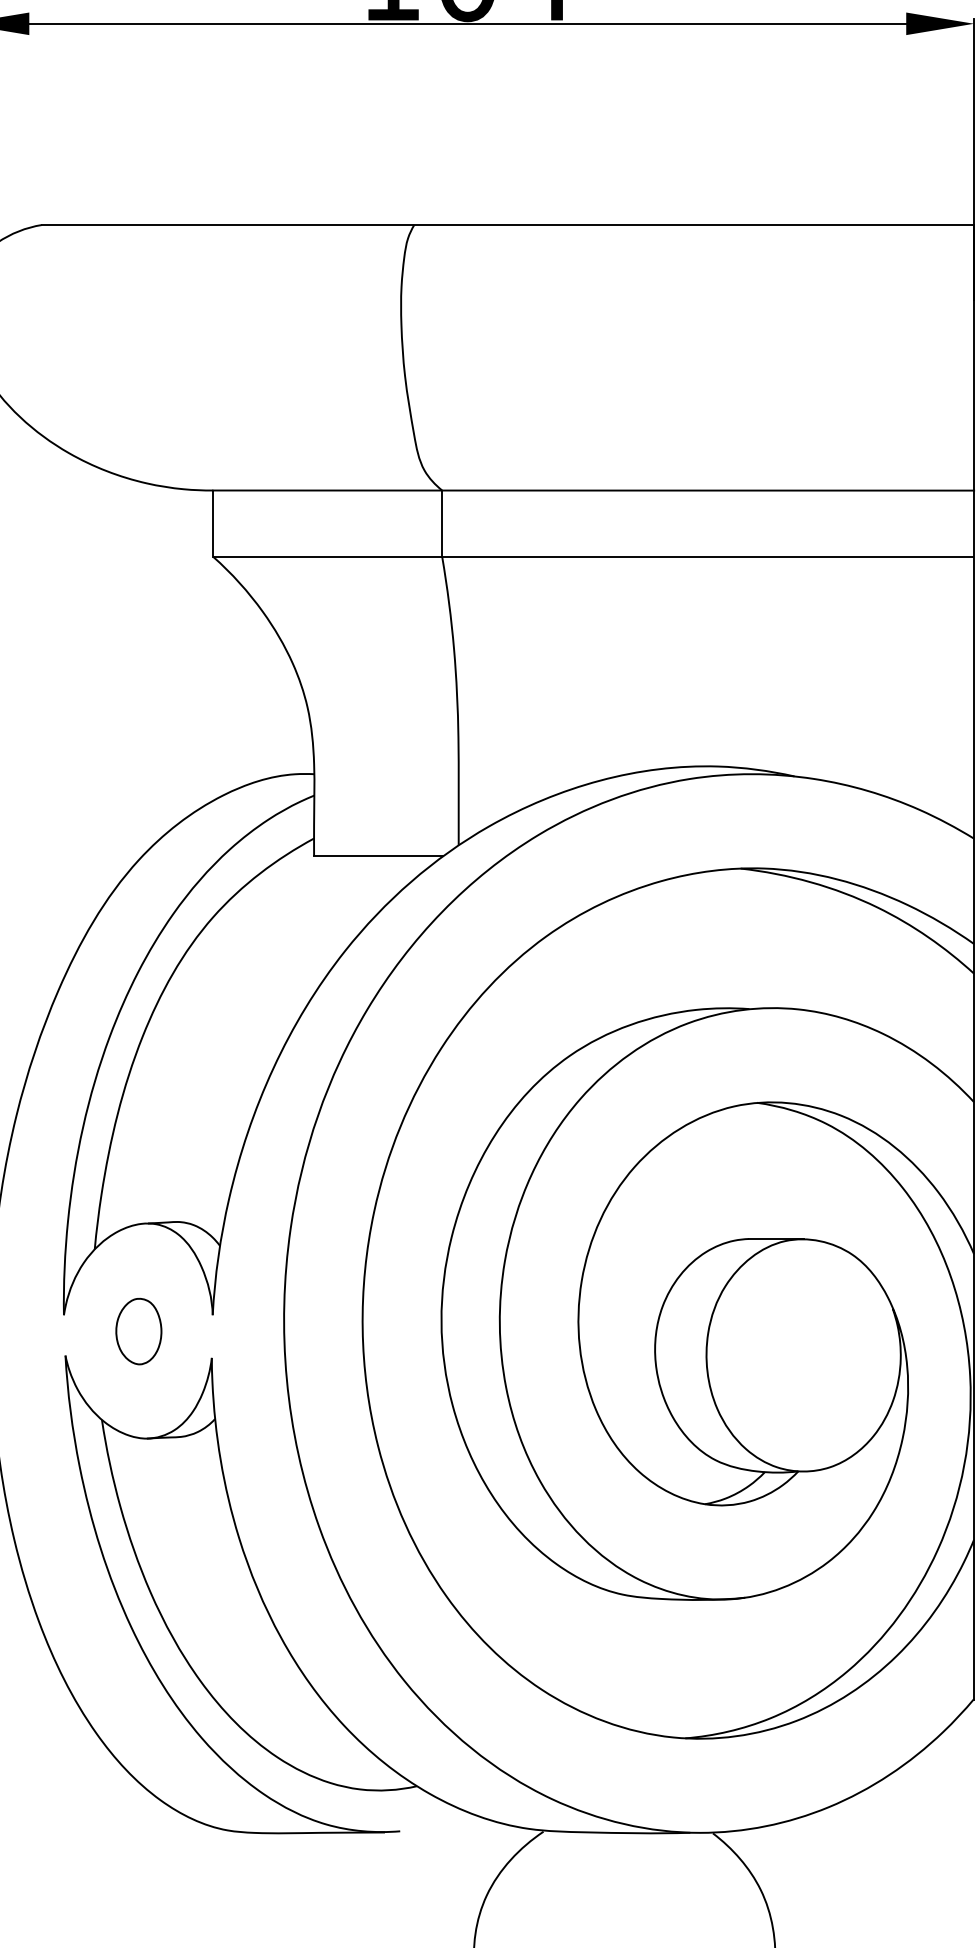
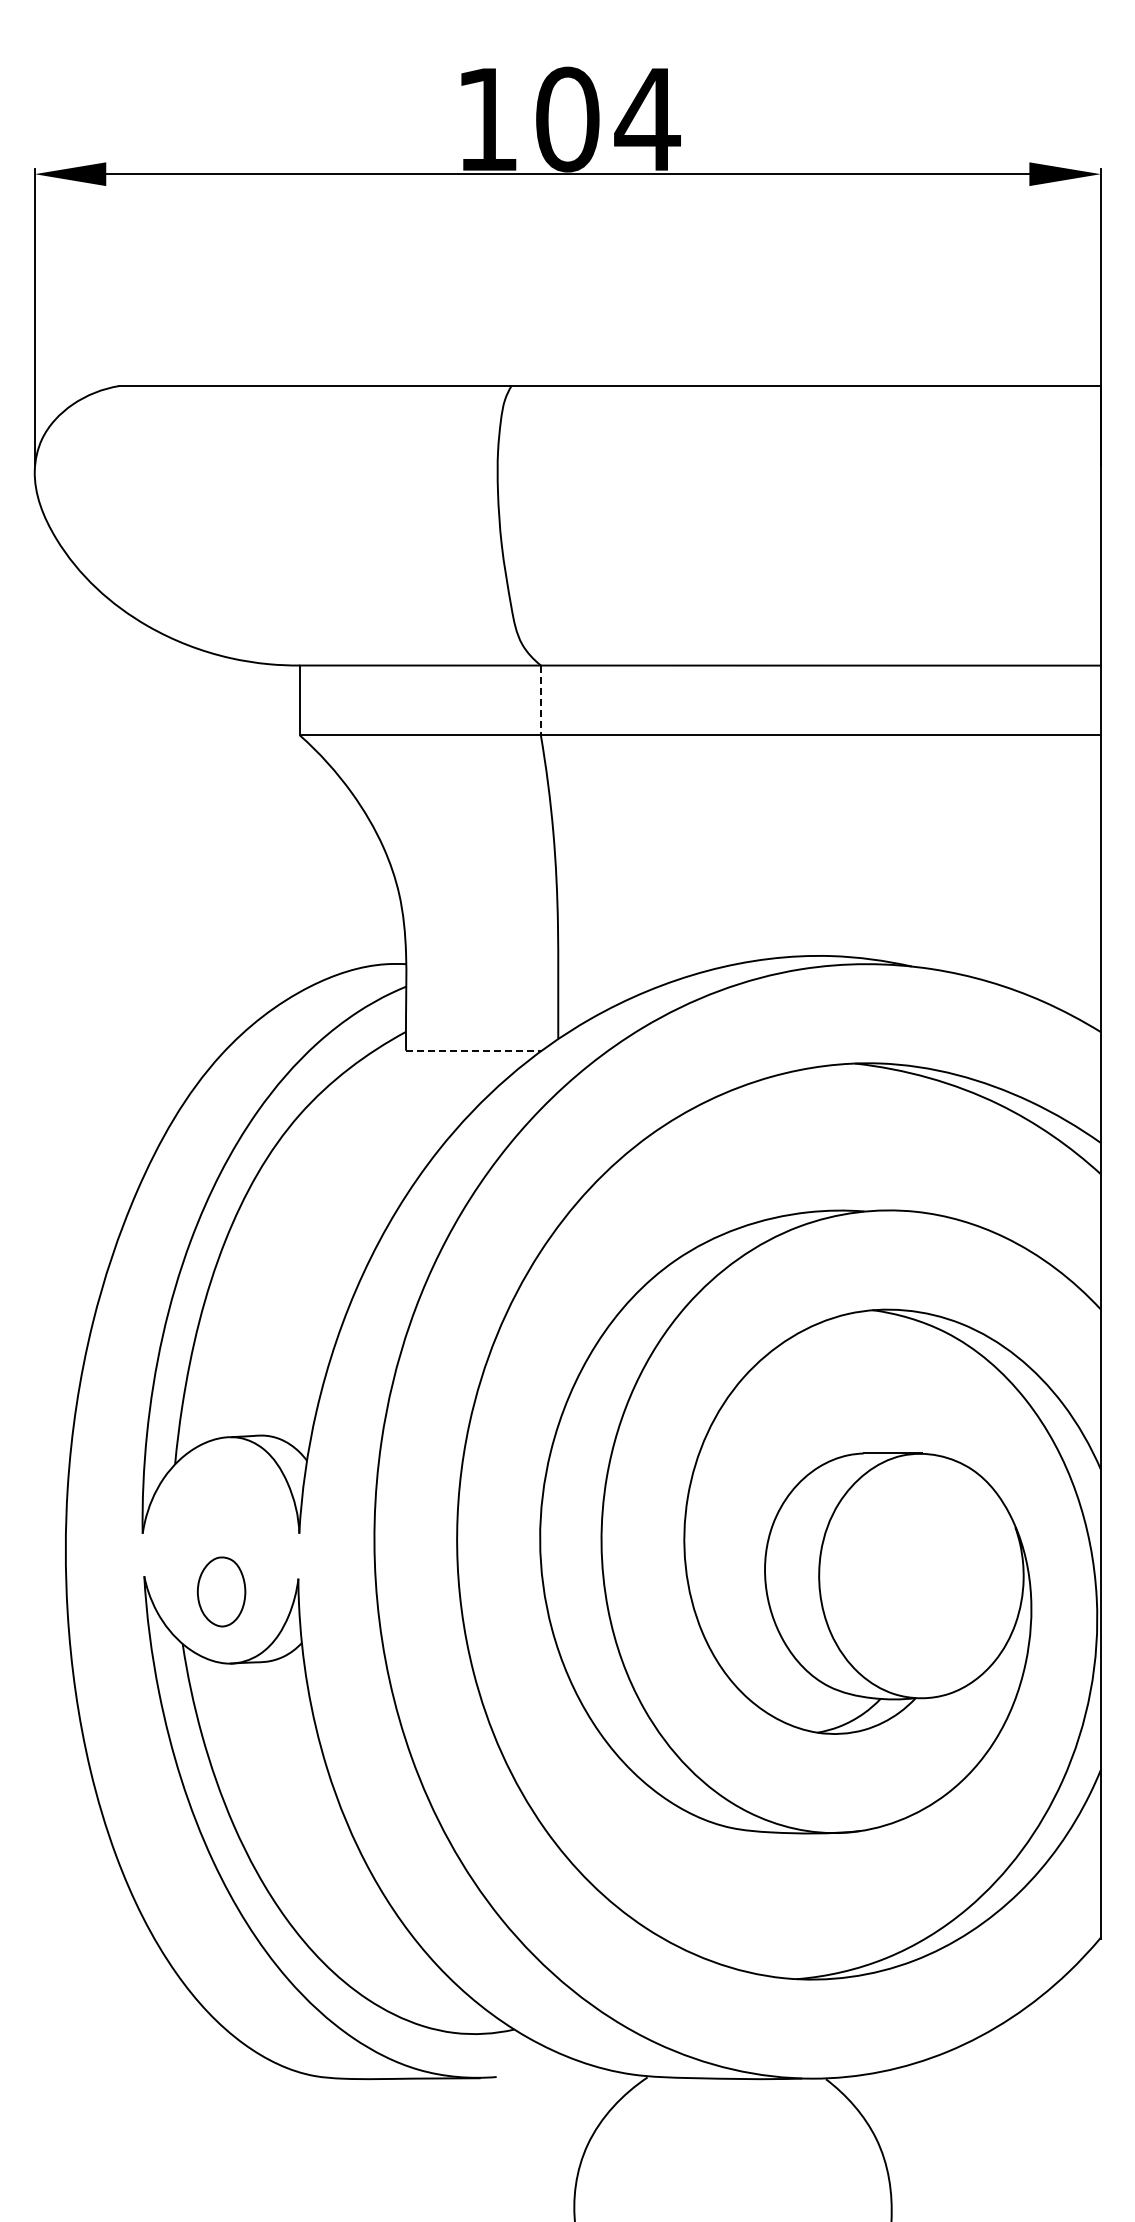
line: (441, 523) -> (540, 700), solid -> dashed
line: (378, 856) -> (473, 1050), solid -> dashed
part: (138, 1331) -> (221, 1591), moved

